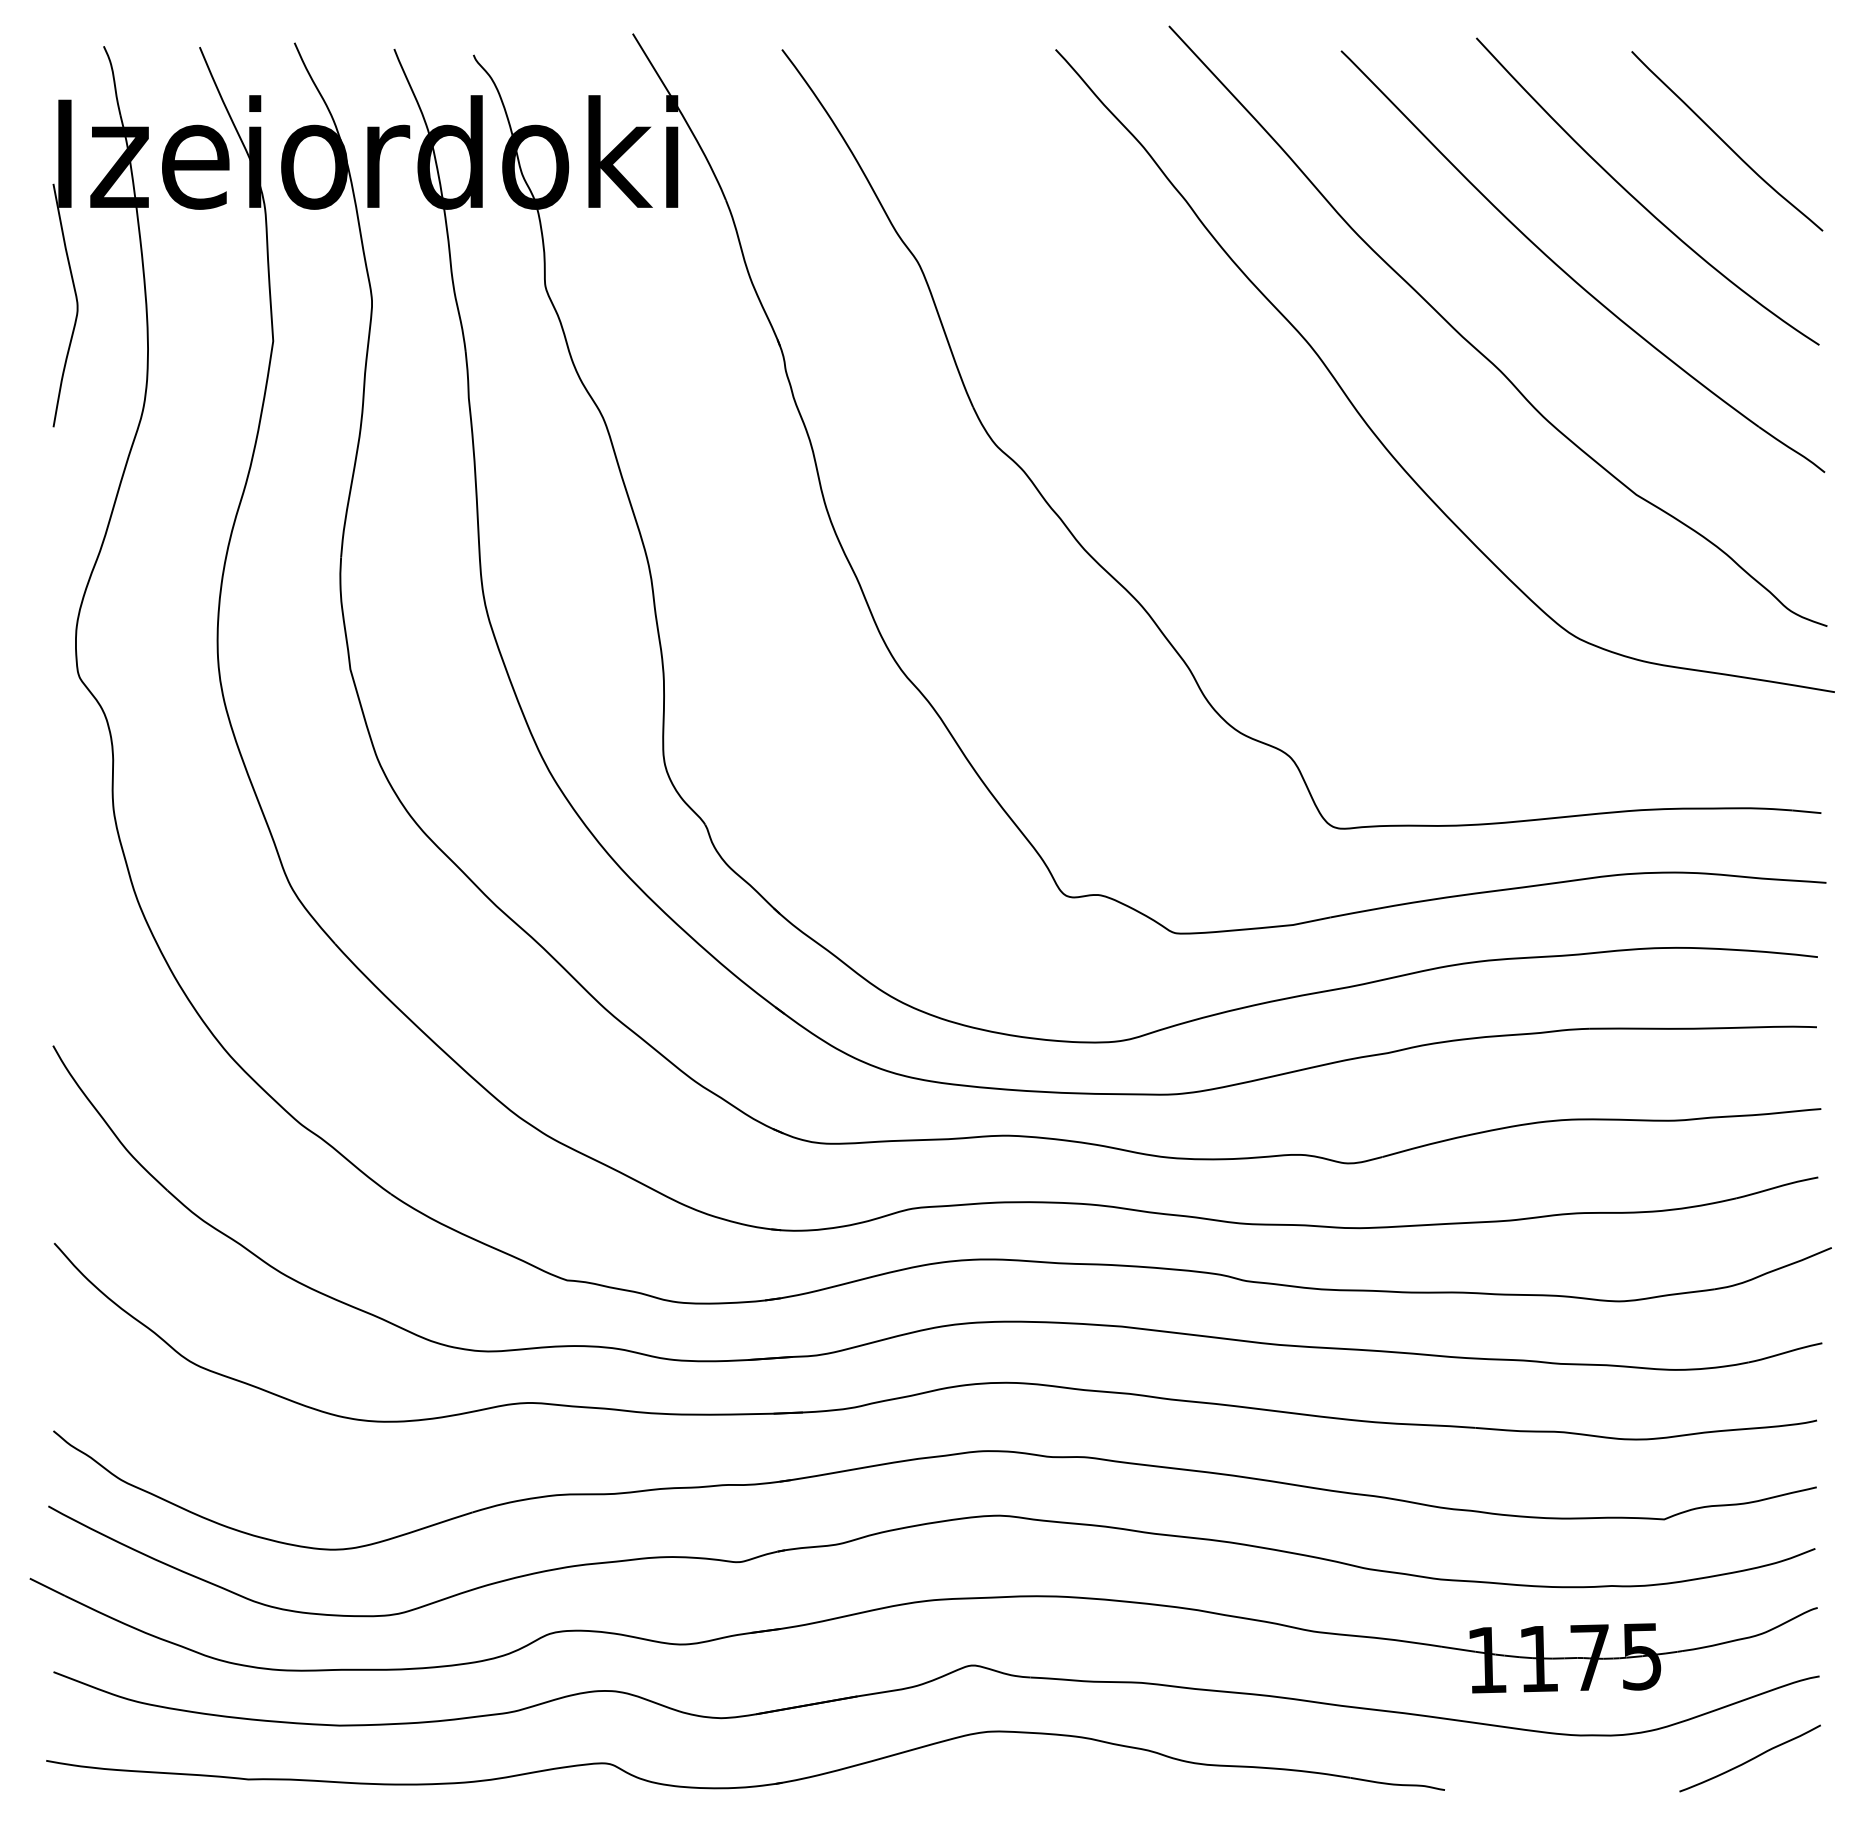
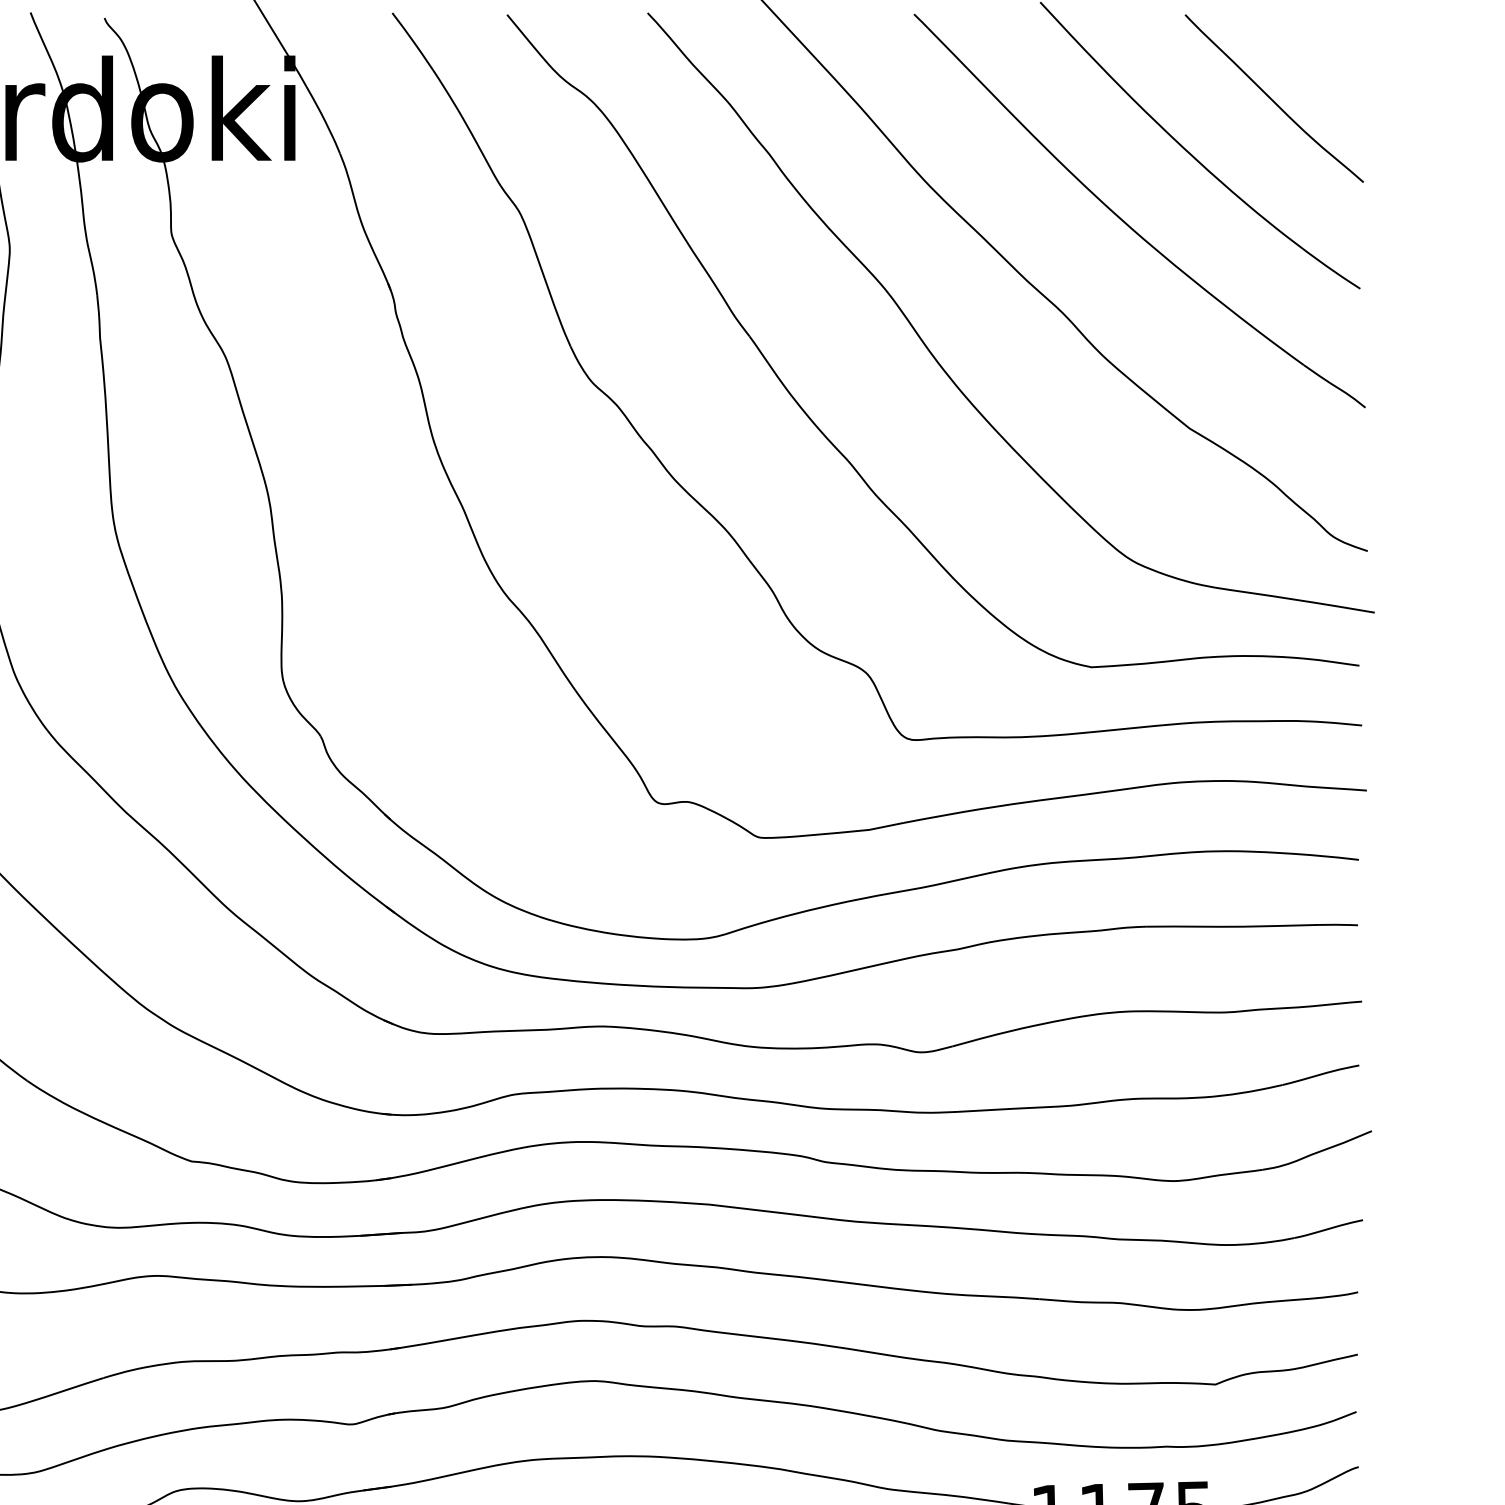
part: (1253, 509) -> (832, 442), added

